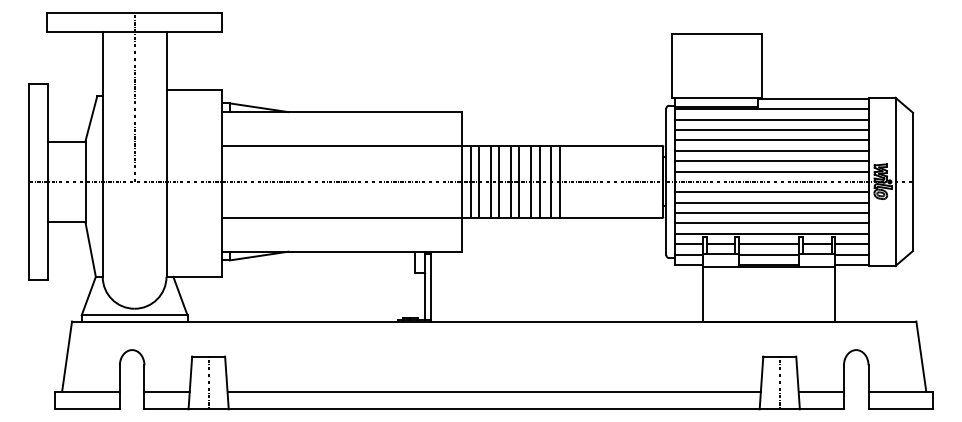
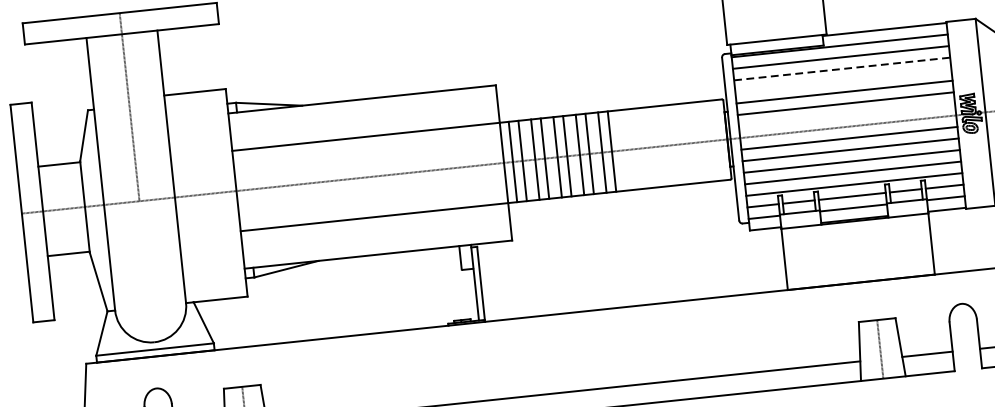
line: (772, 129) -> (842, 68), solid -> dashed
line: (771, 140) -> (842, 80), removed
line: (771, 171) -> (846, 115), removed

